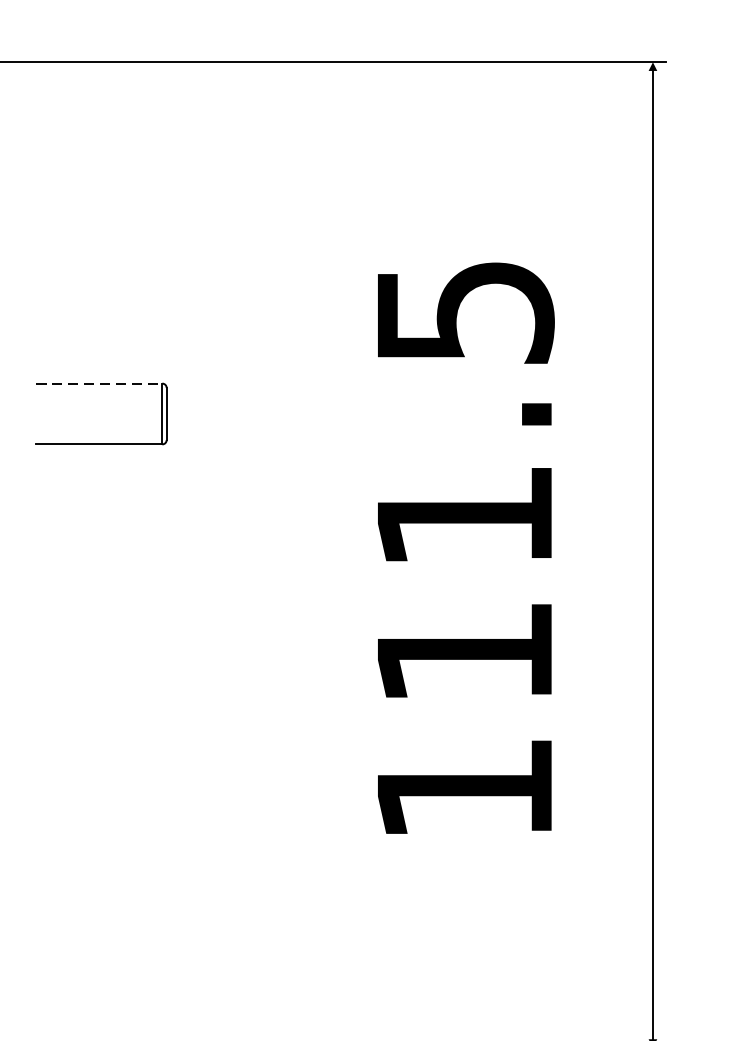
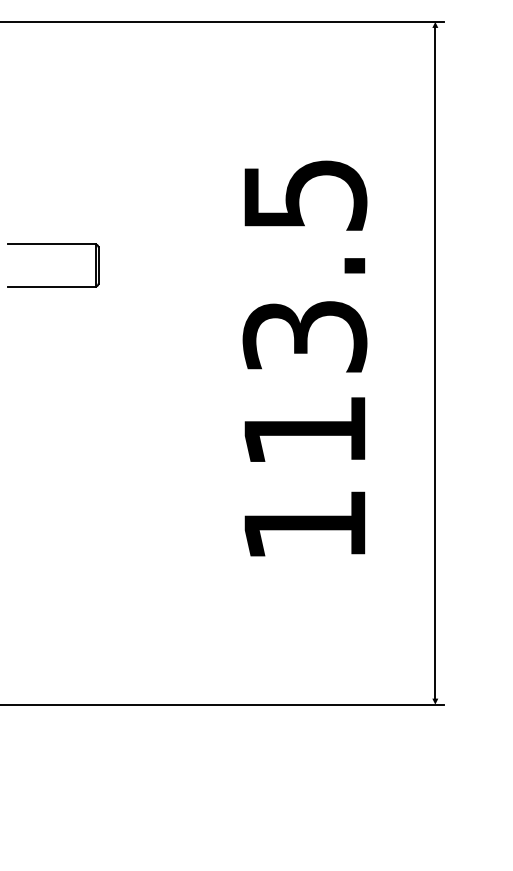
line: (98, 383) -> (51, 244), dashed -> solid
text: (464, 516) -> (304, 336), 111.5 -> 113.5

